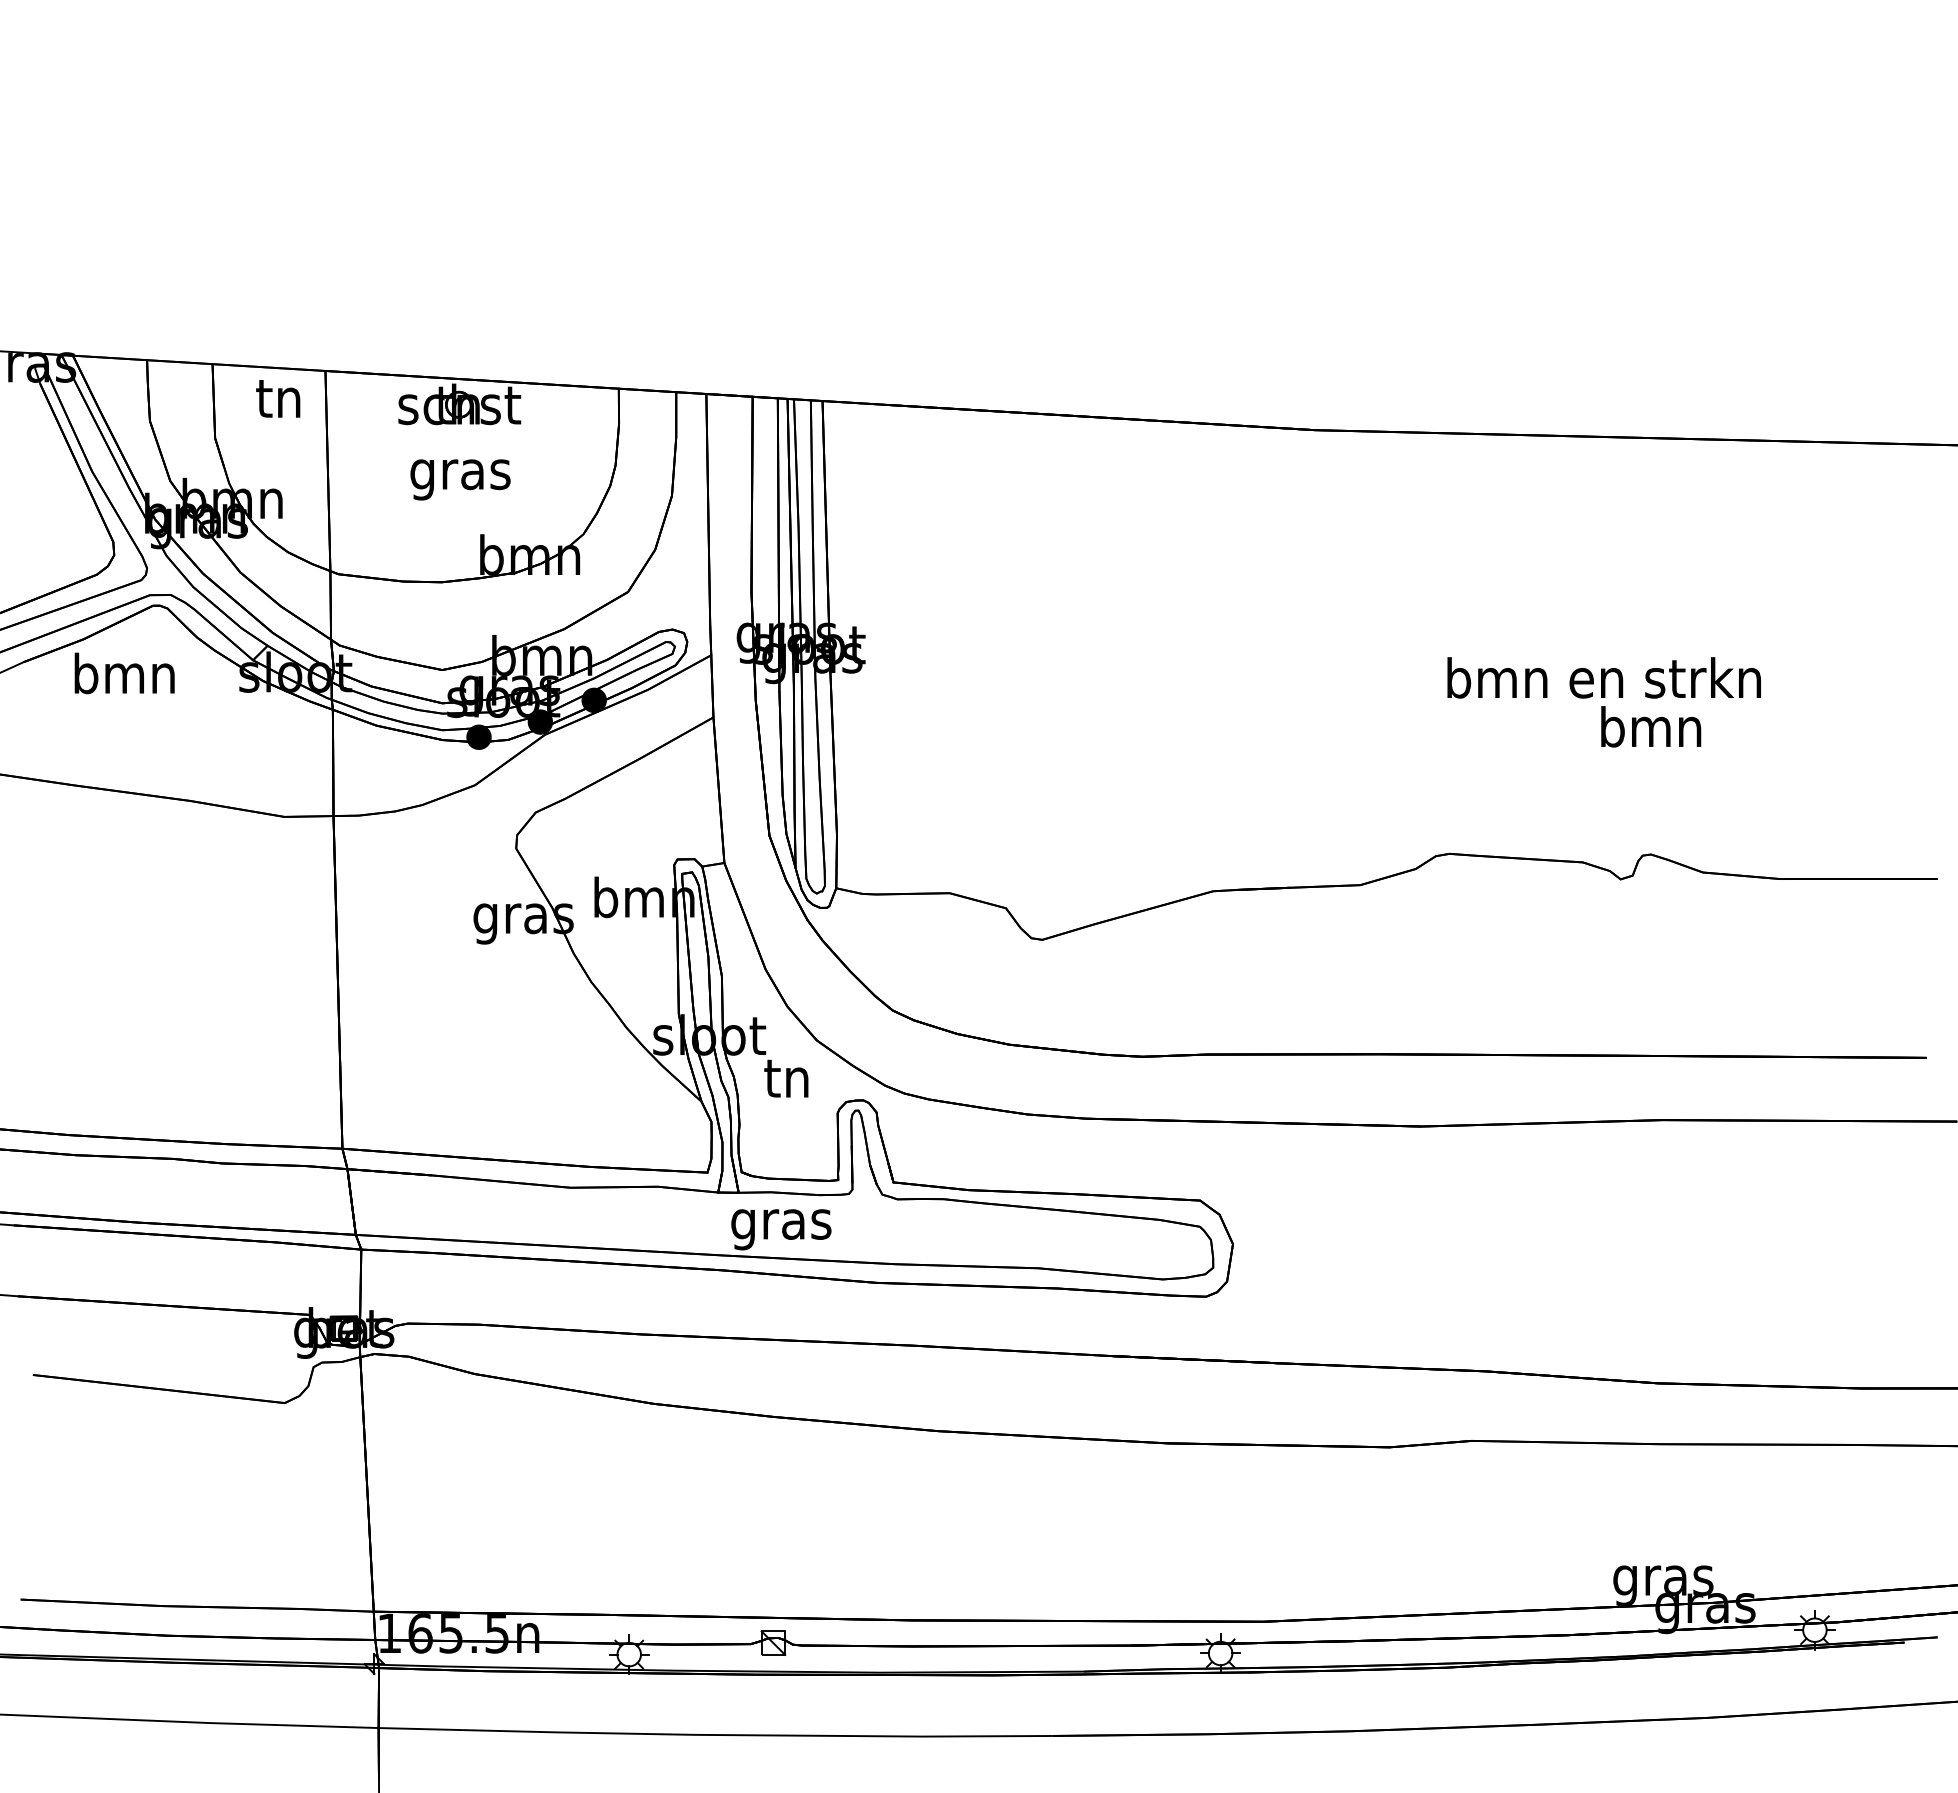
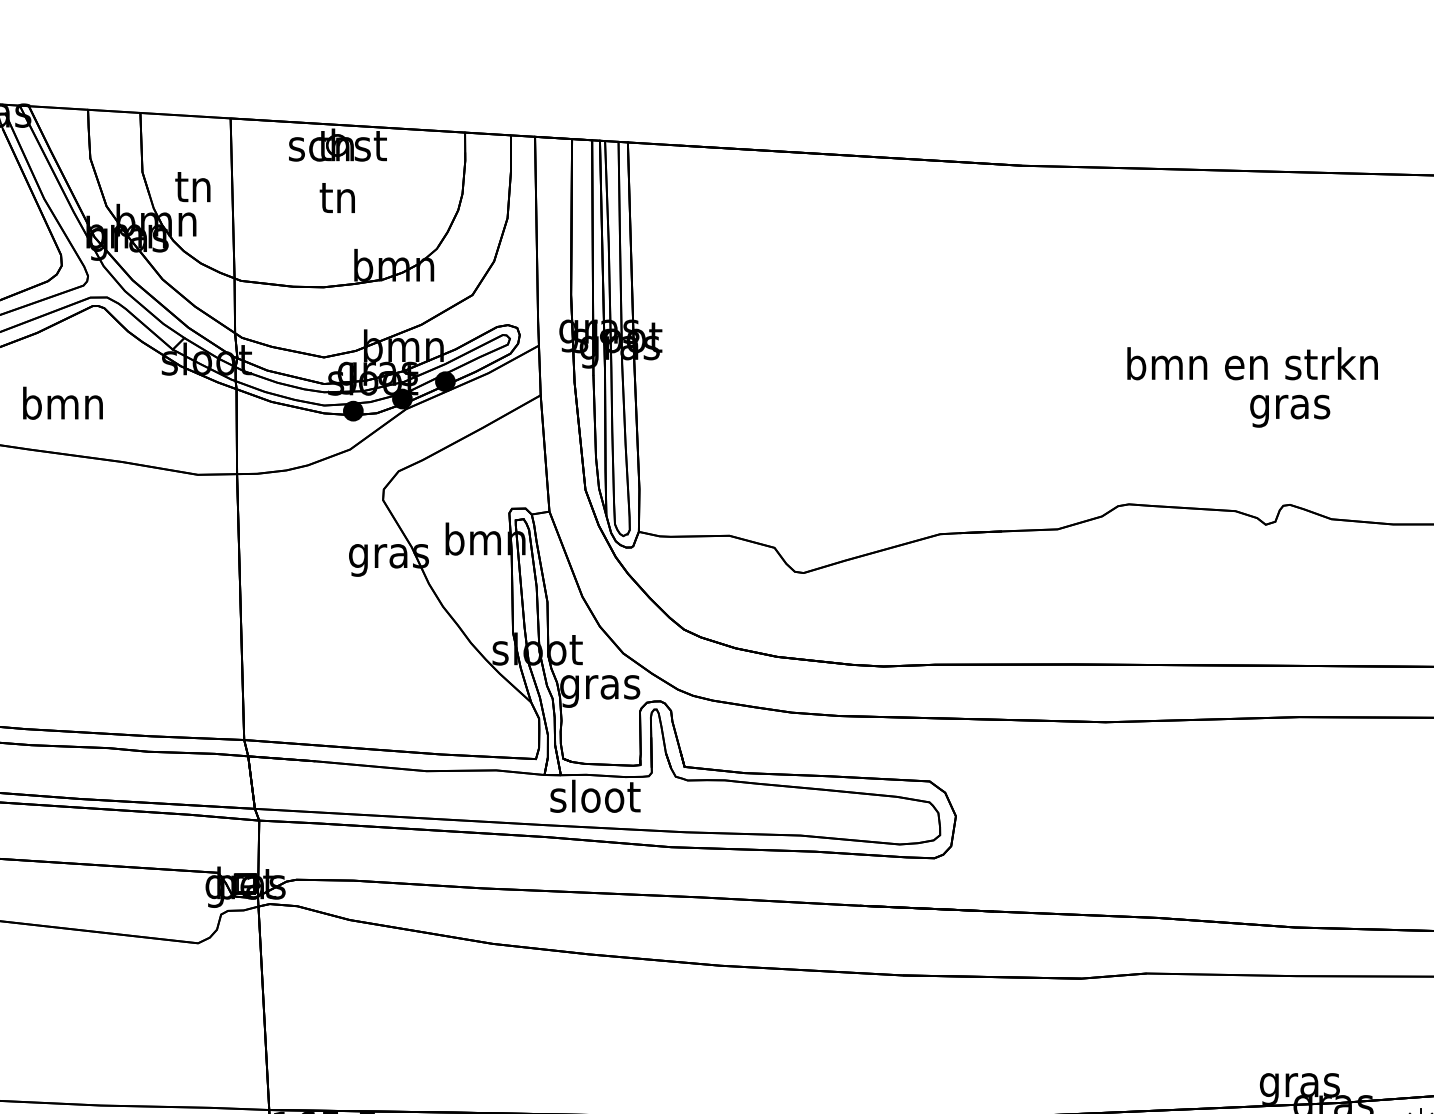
text: (278, 398) -> (193, 186), moved
text: (460, 475) -> (338, 201), gras -> tn
text: (124, 673) -> (62, 403), moved
text: (1651, 731) -> (1290, 406), bmn -> gras
text: (787, 1083) -> (599, 687), tn -> gras
text: (781, 1224) -> (595, 800), gras -> sloot

